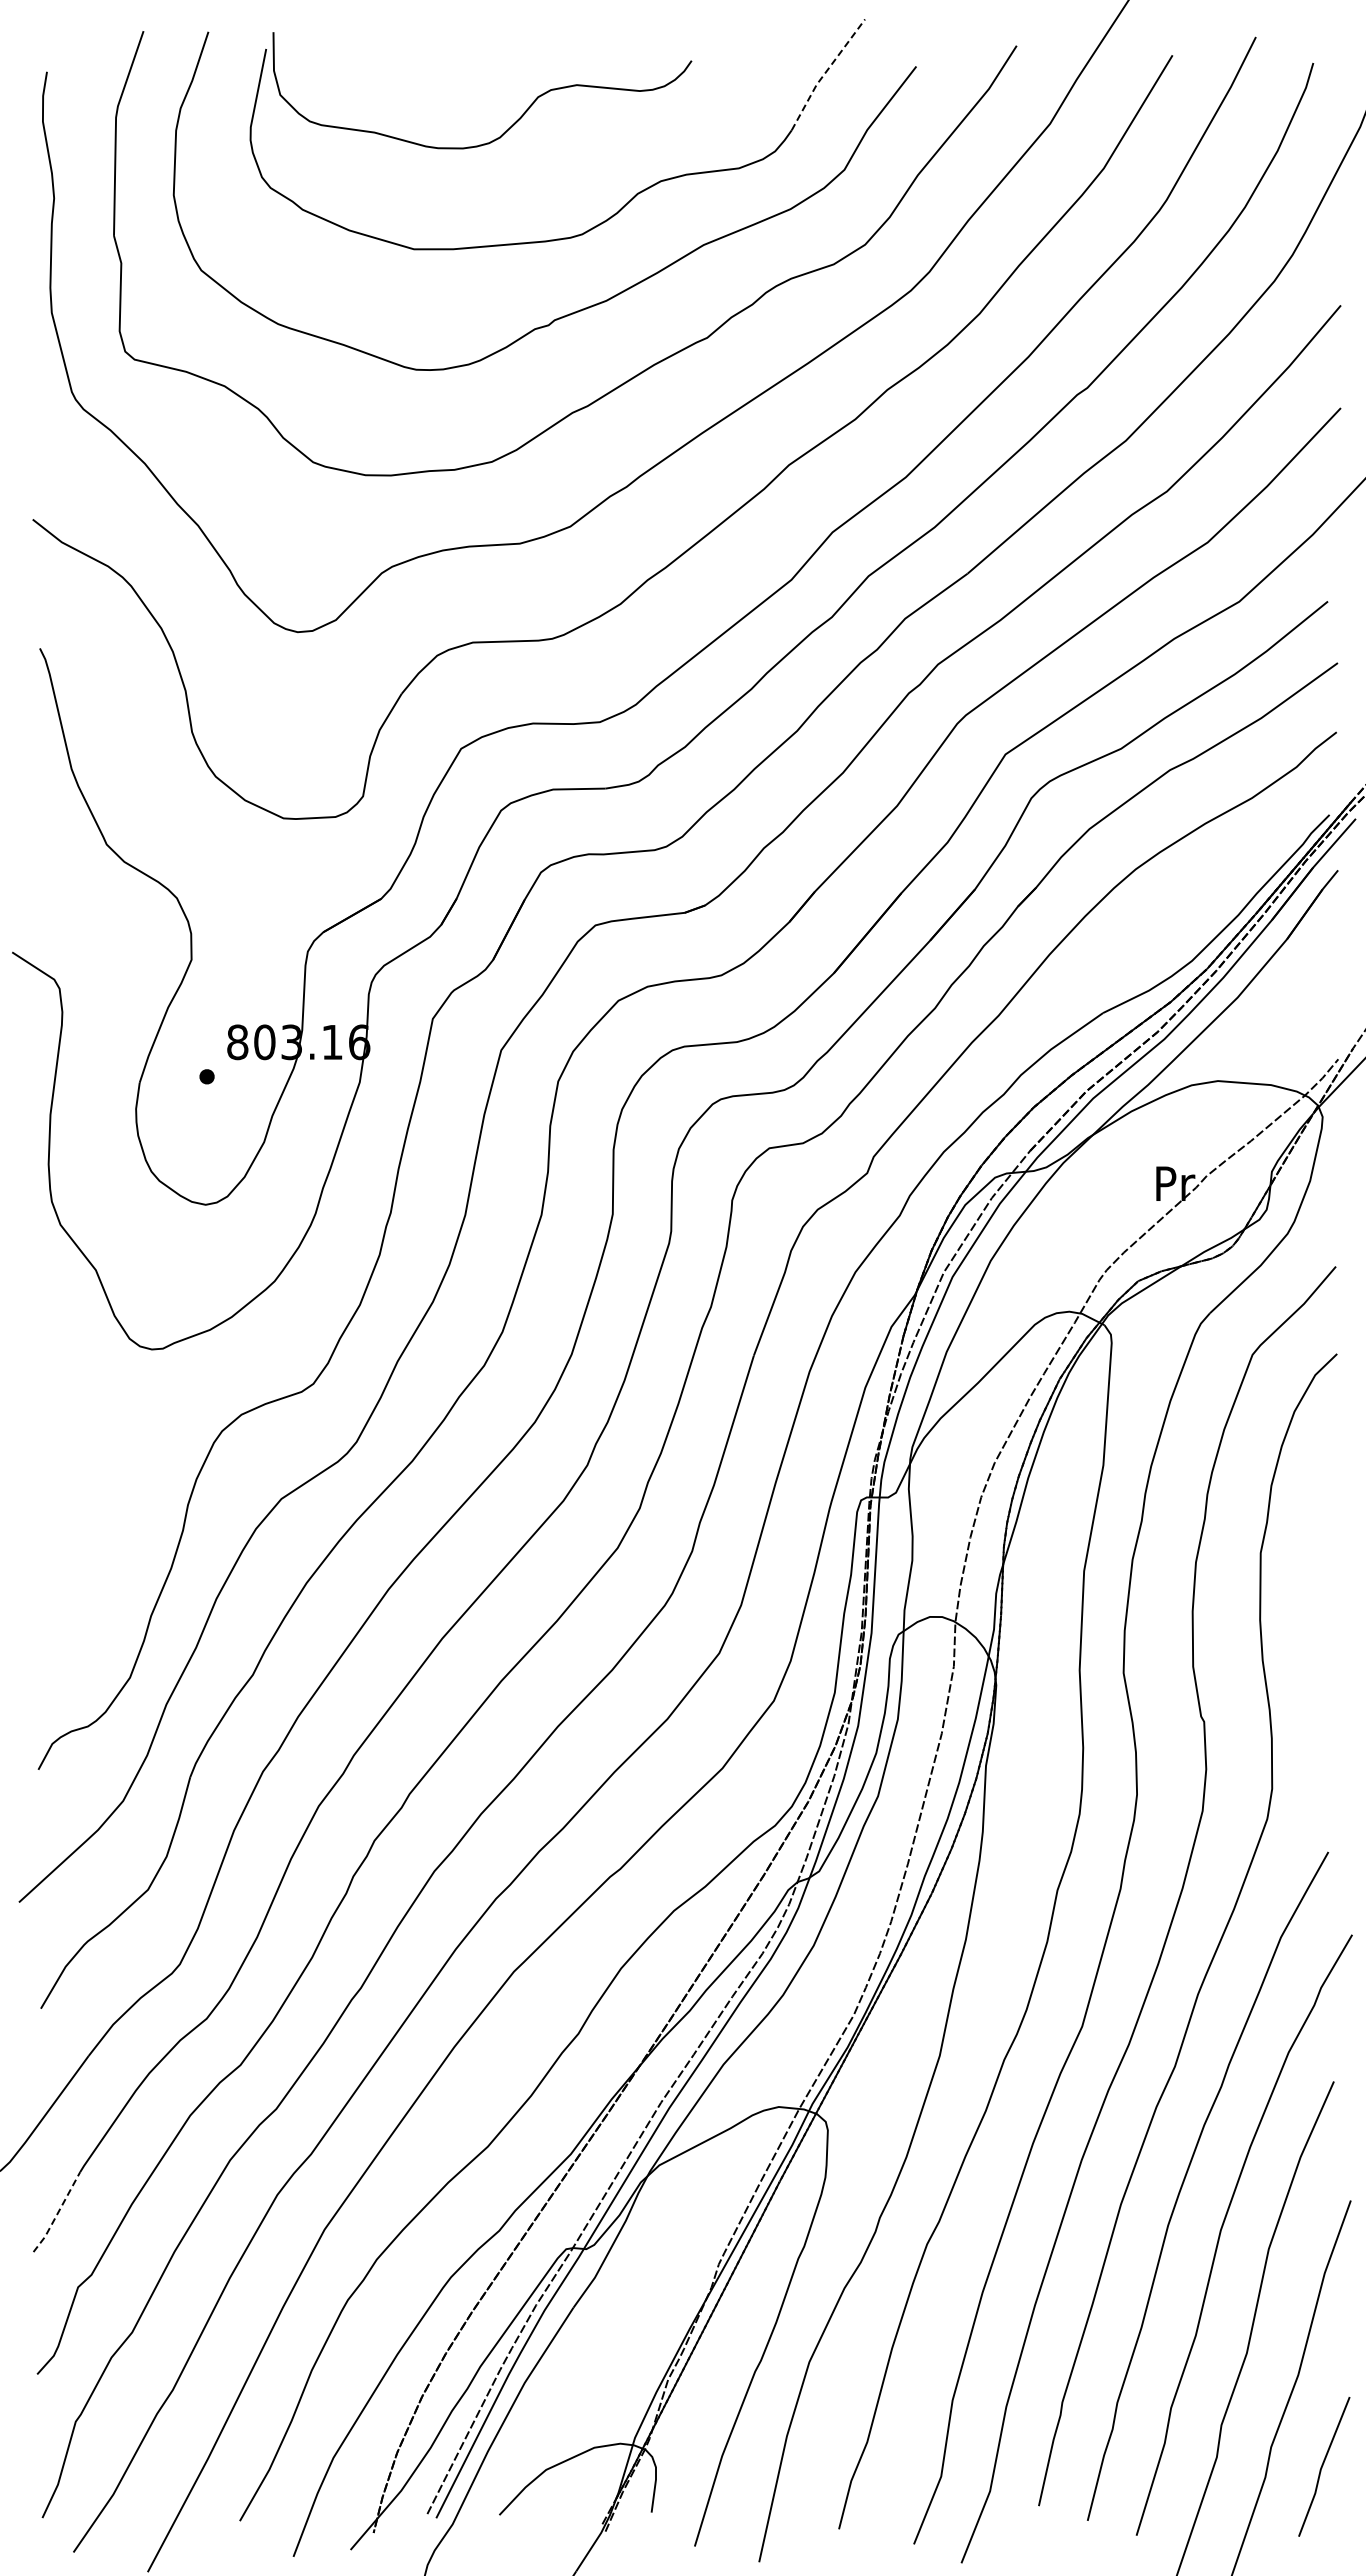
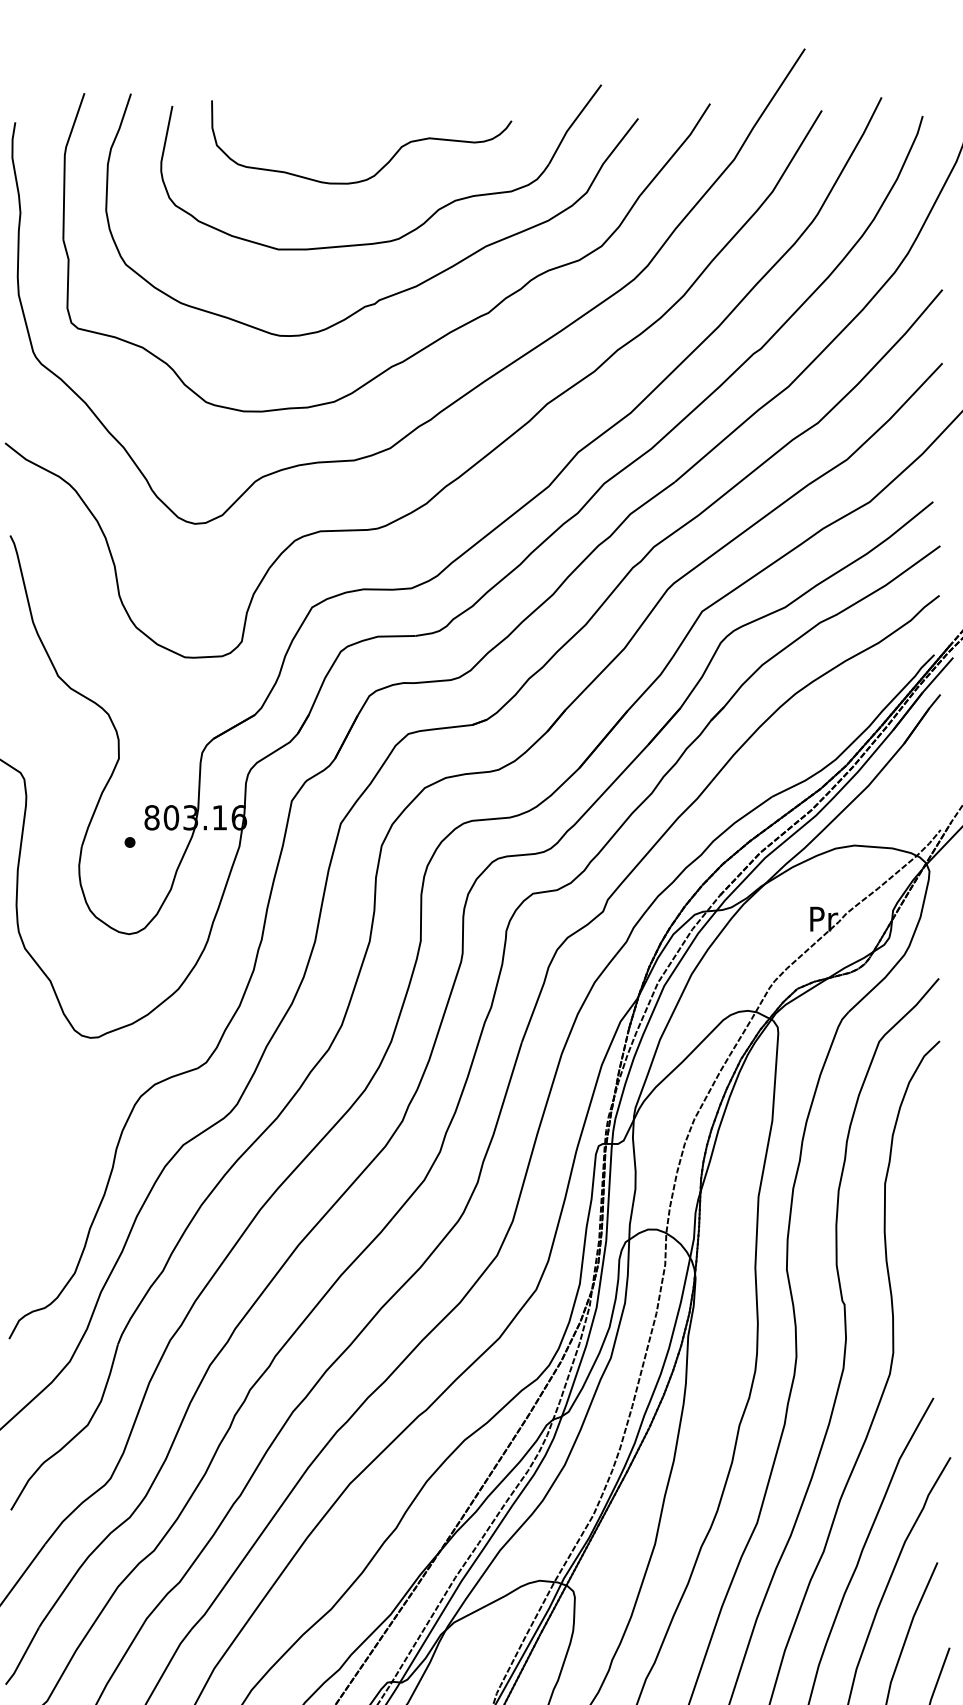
line: (825, 72) -> (573, 122), dashed -> solid
curve: (514, 122) -> (384, 165), moved
line: (57, 2213) -> (22, 1657), dashed -> solid

